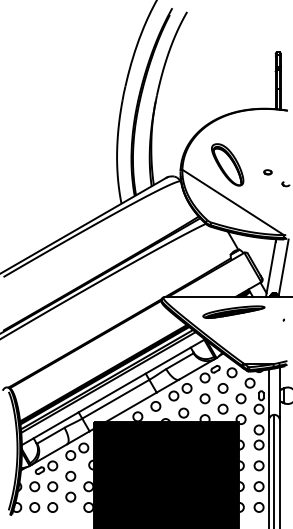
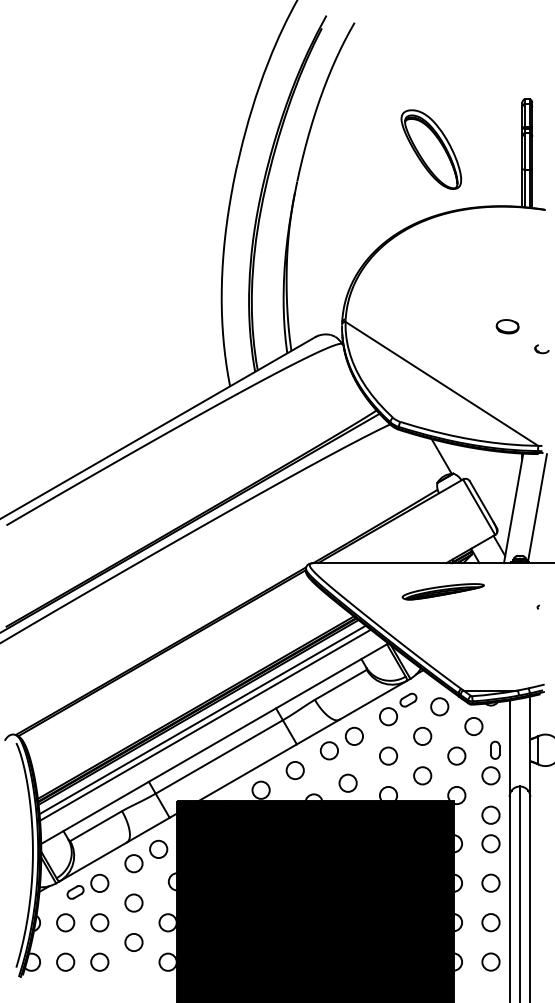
part: (227, 164) -> (431, 148), moved
part: (267, 172) -> (506, 327), size x1.6
part: (233, 311) -> (442, 590), size x0.7

